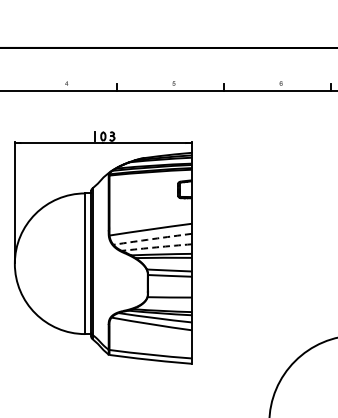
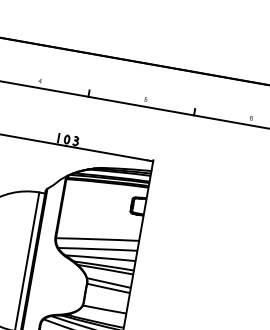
arc: (152, 239) -> (97, 249), dashed -> solid
arc: (156, 247) -> (100, 258), dashed -> solid

